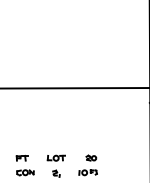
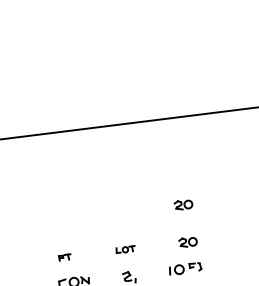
part: (91, 136) -> (183, 203), added
part: (55, 157) -> (124, 248), size x0.6
part: (21, 158) -> (64, 257), size x0.6

